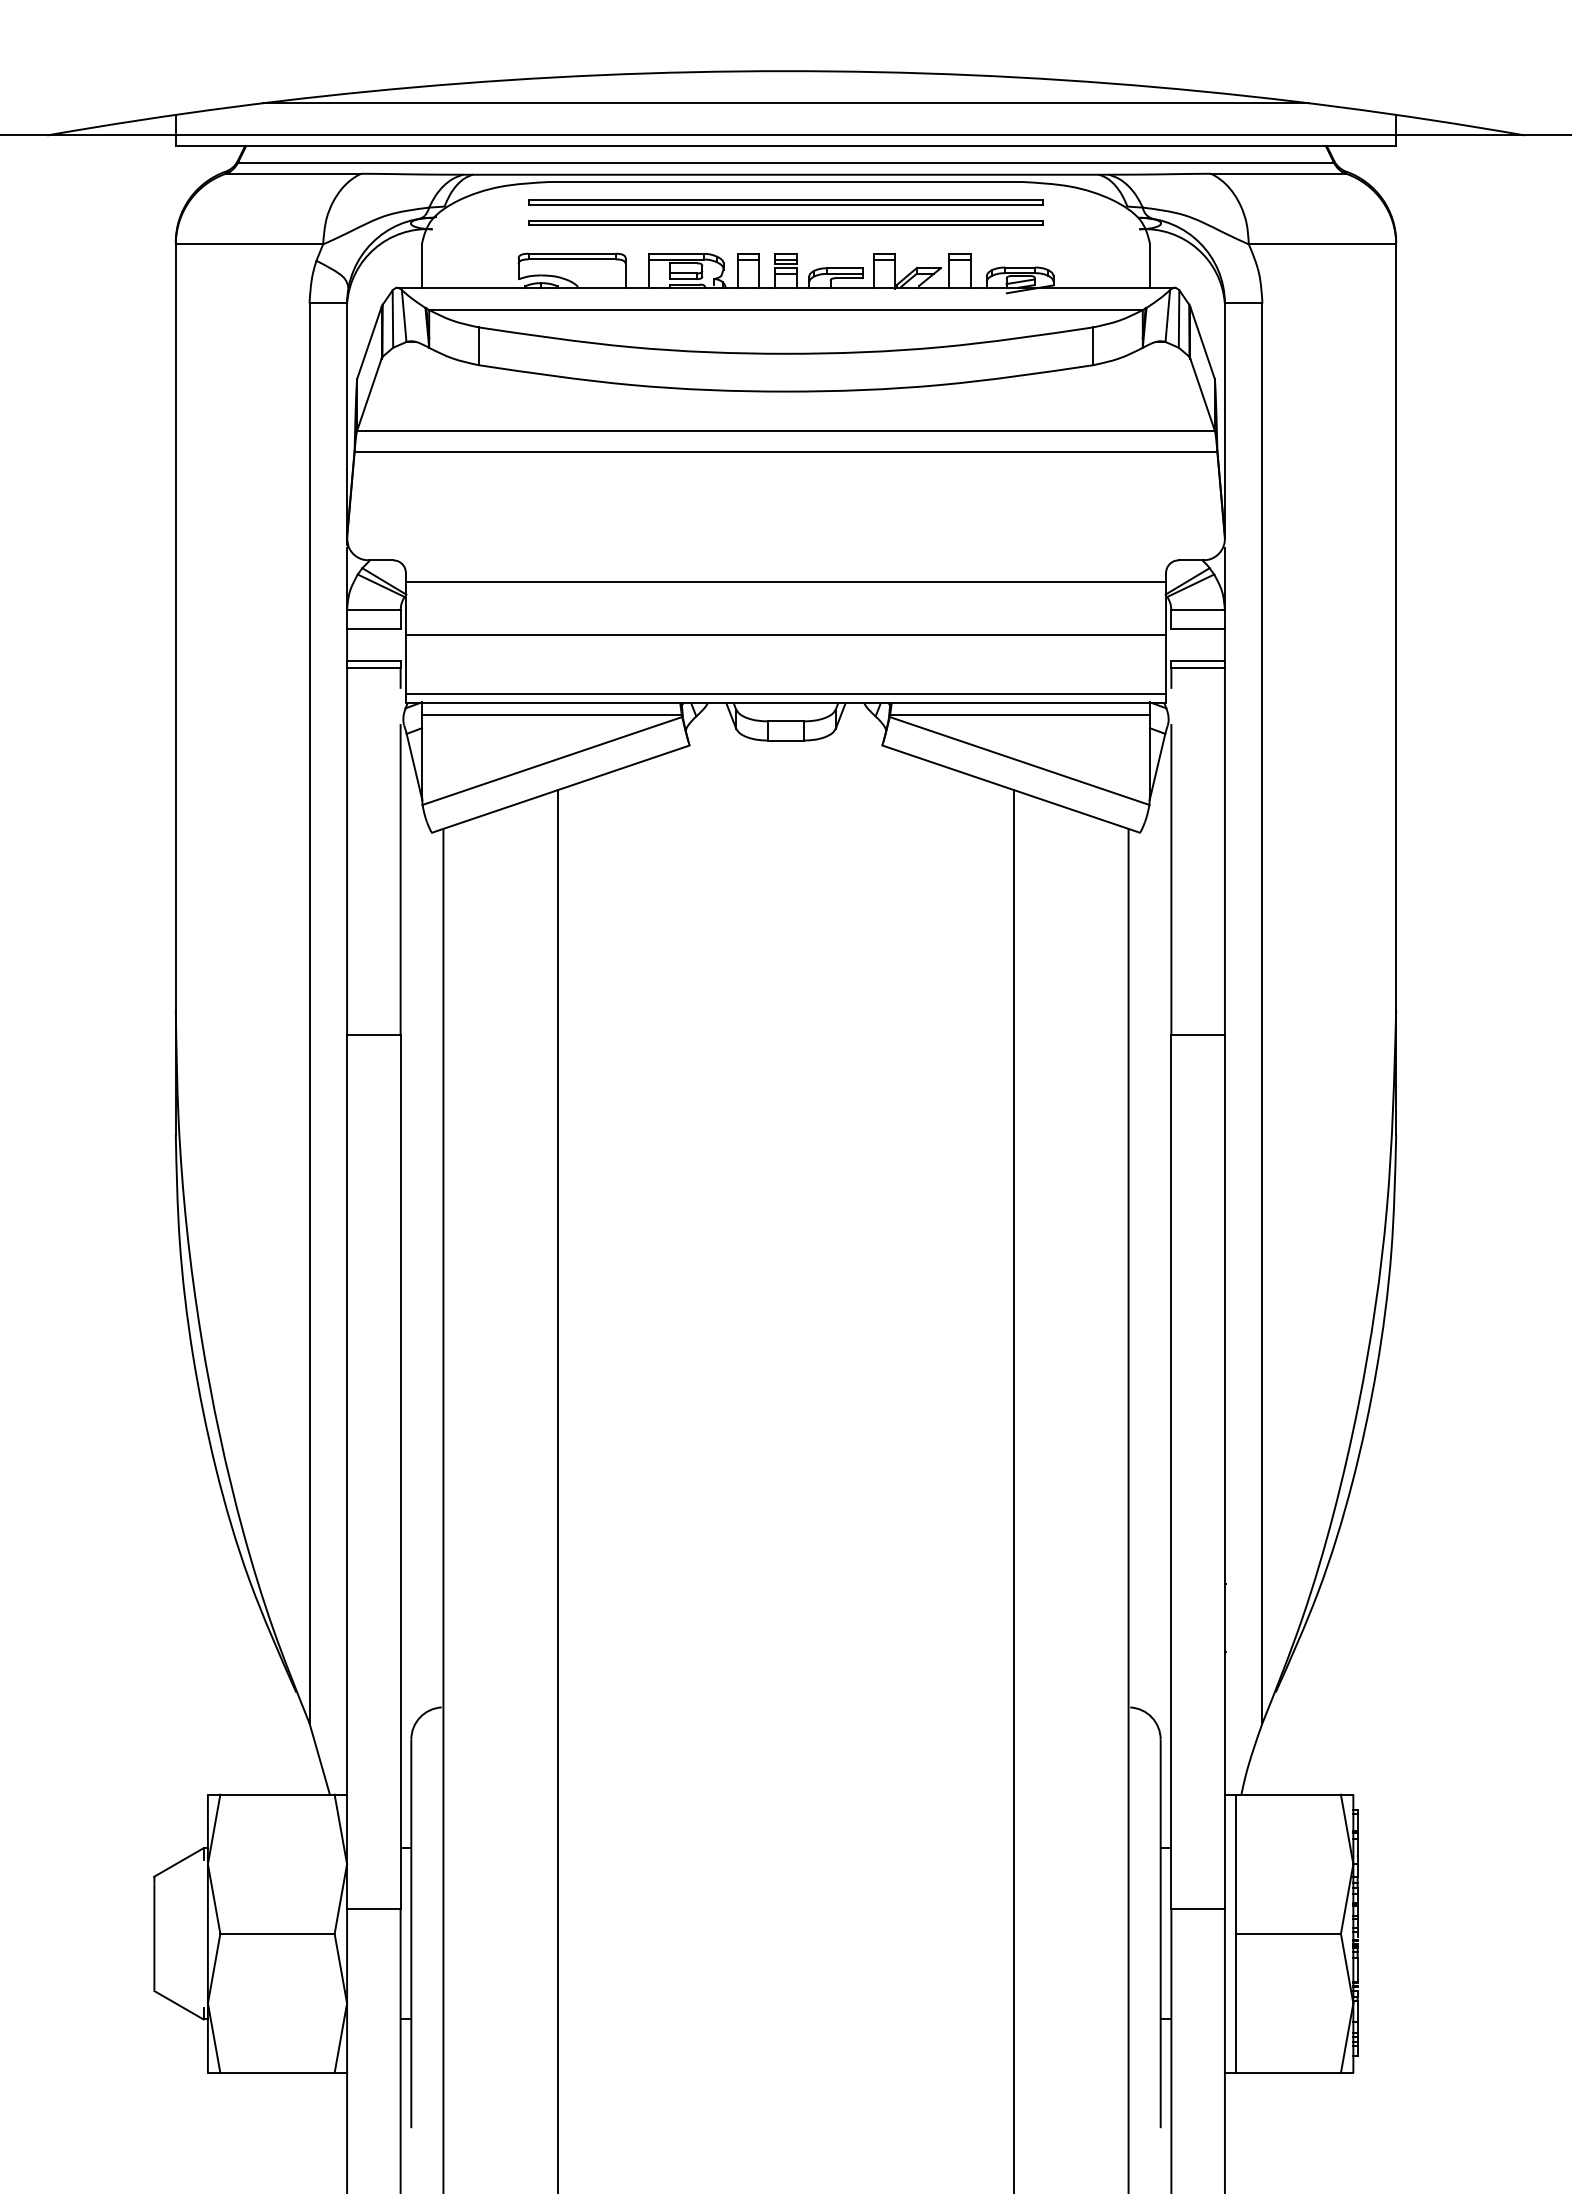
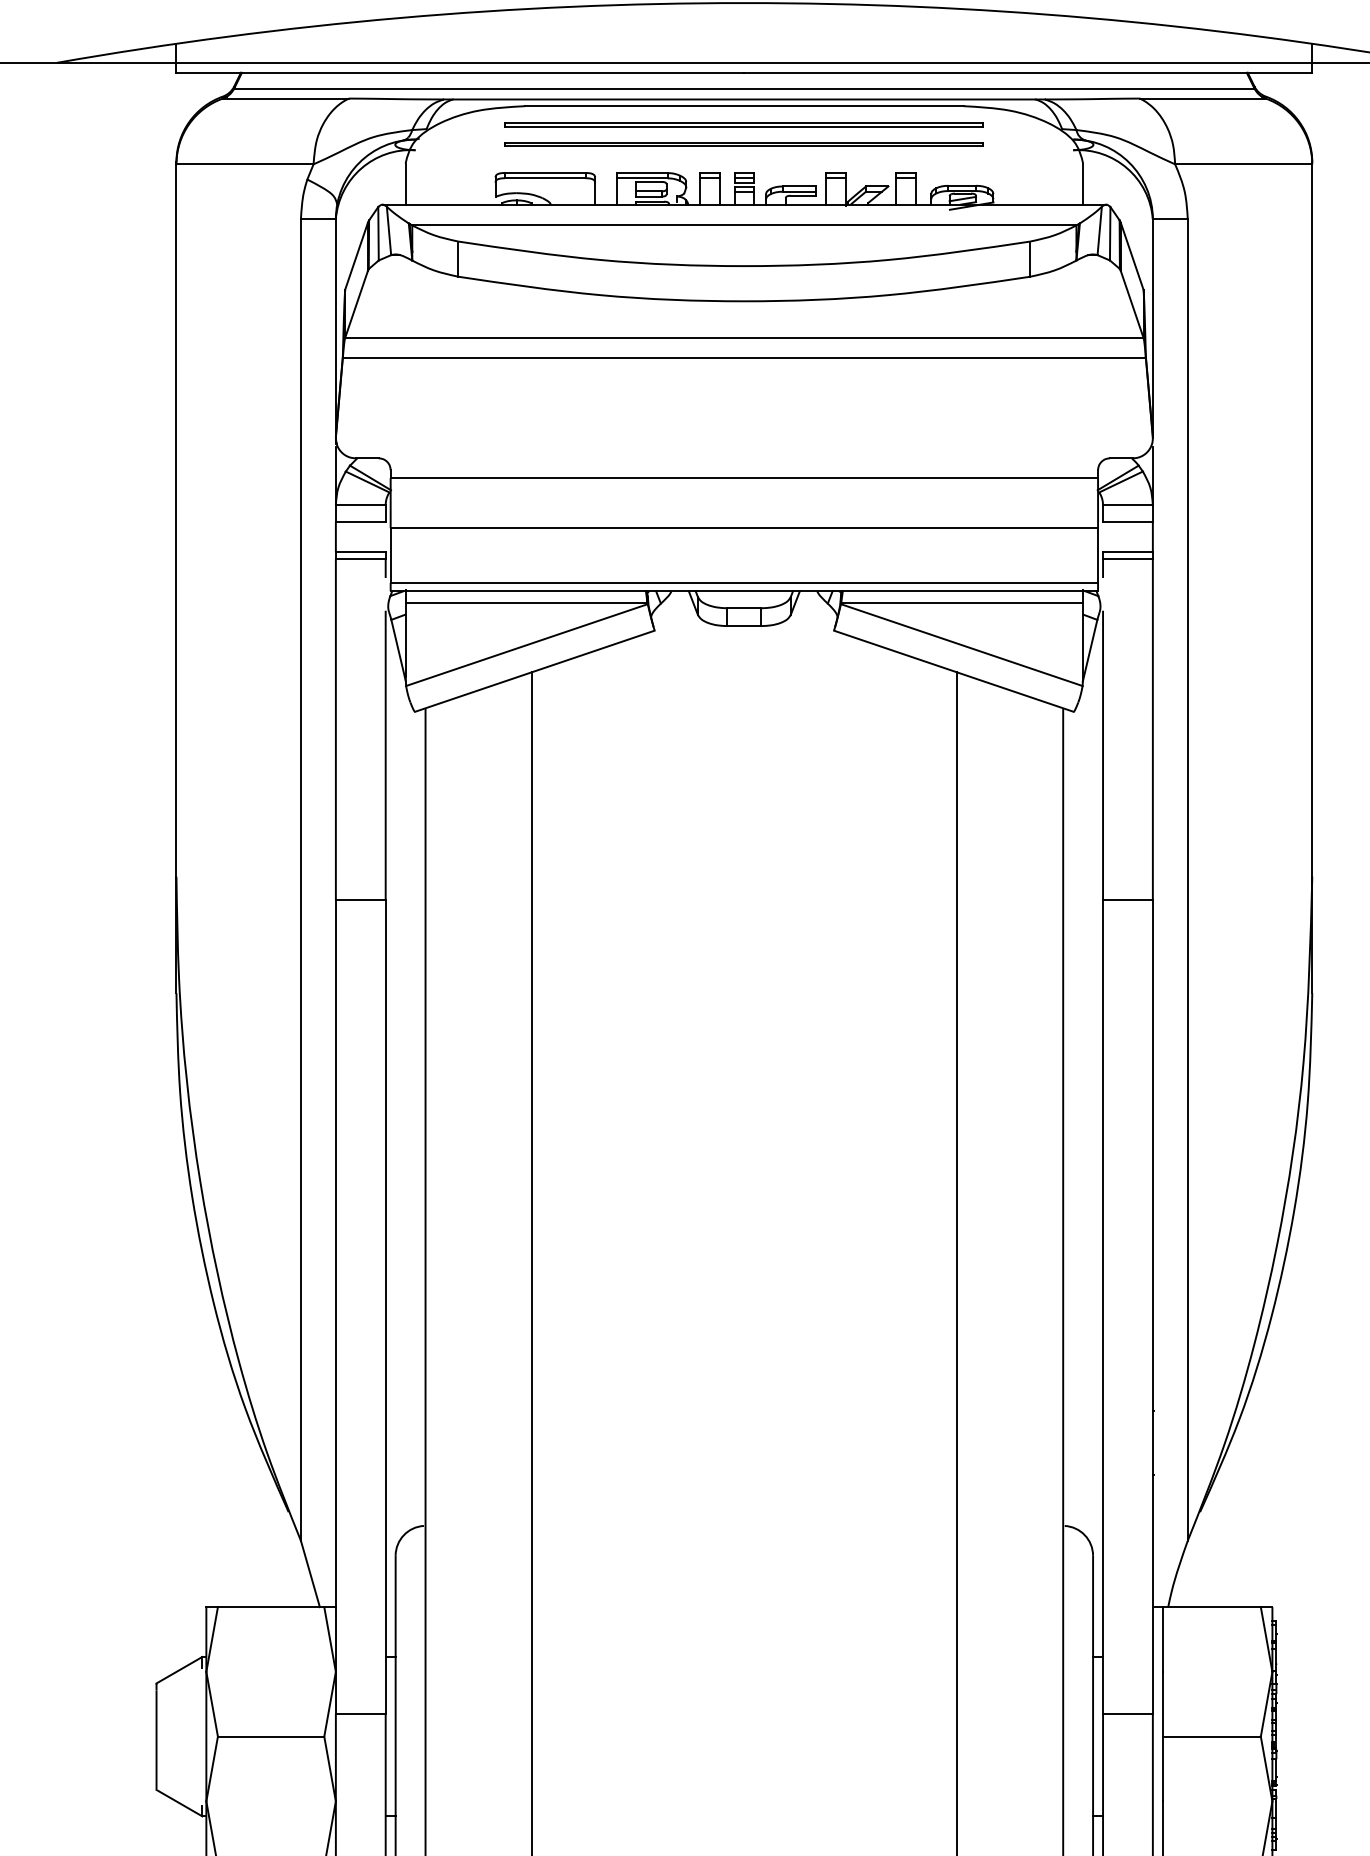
line: (785, 103) -> (743, 33), removed

